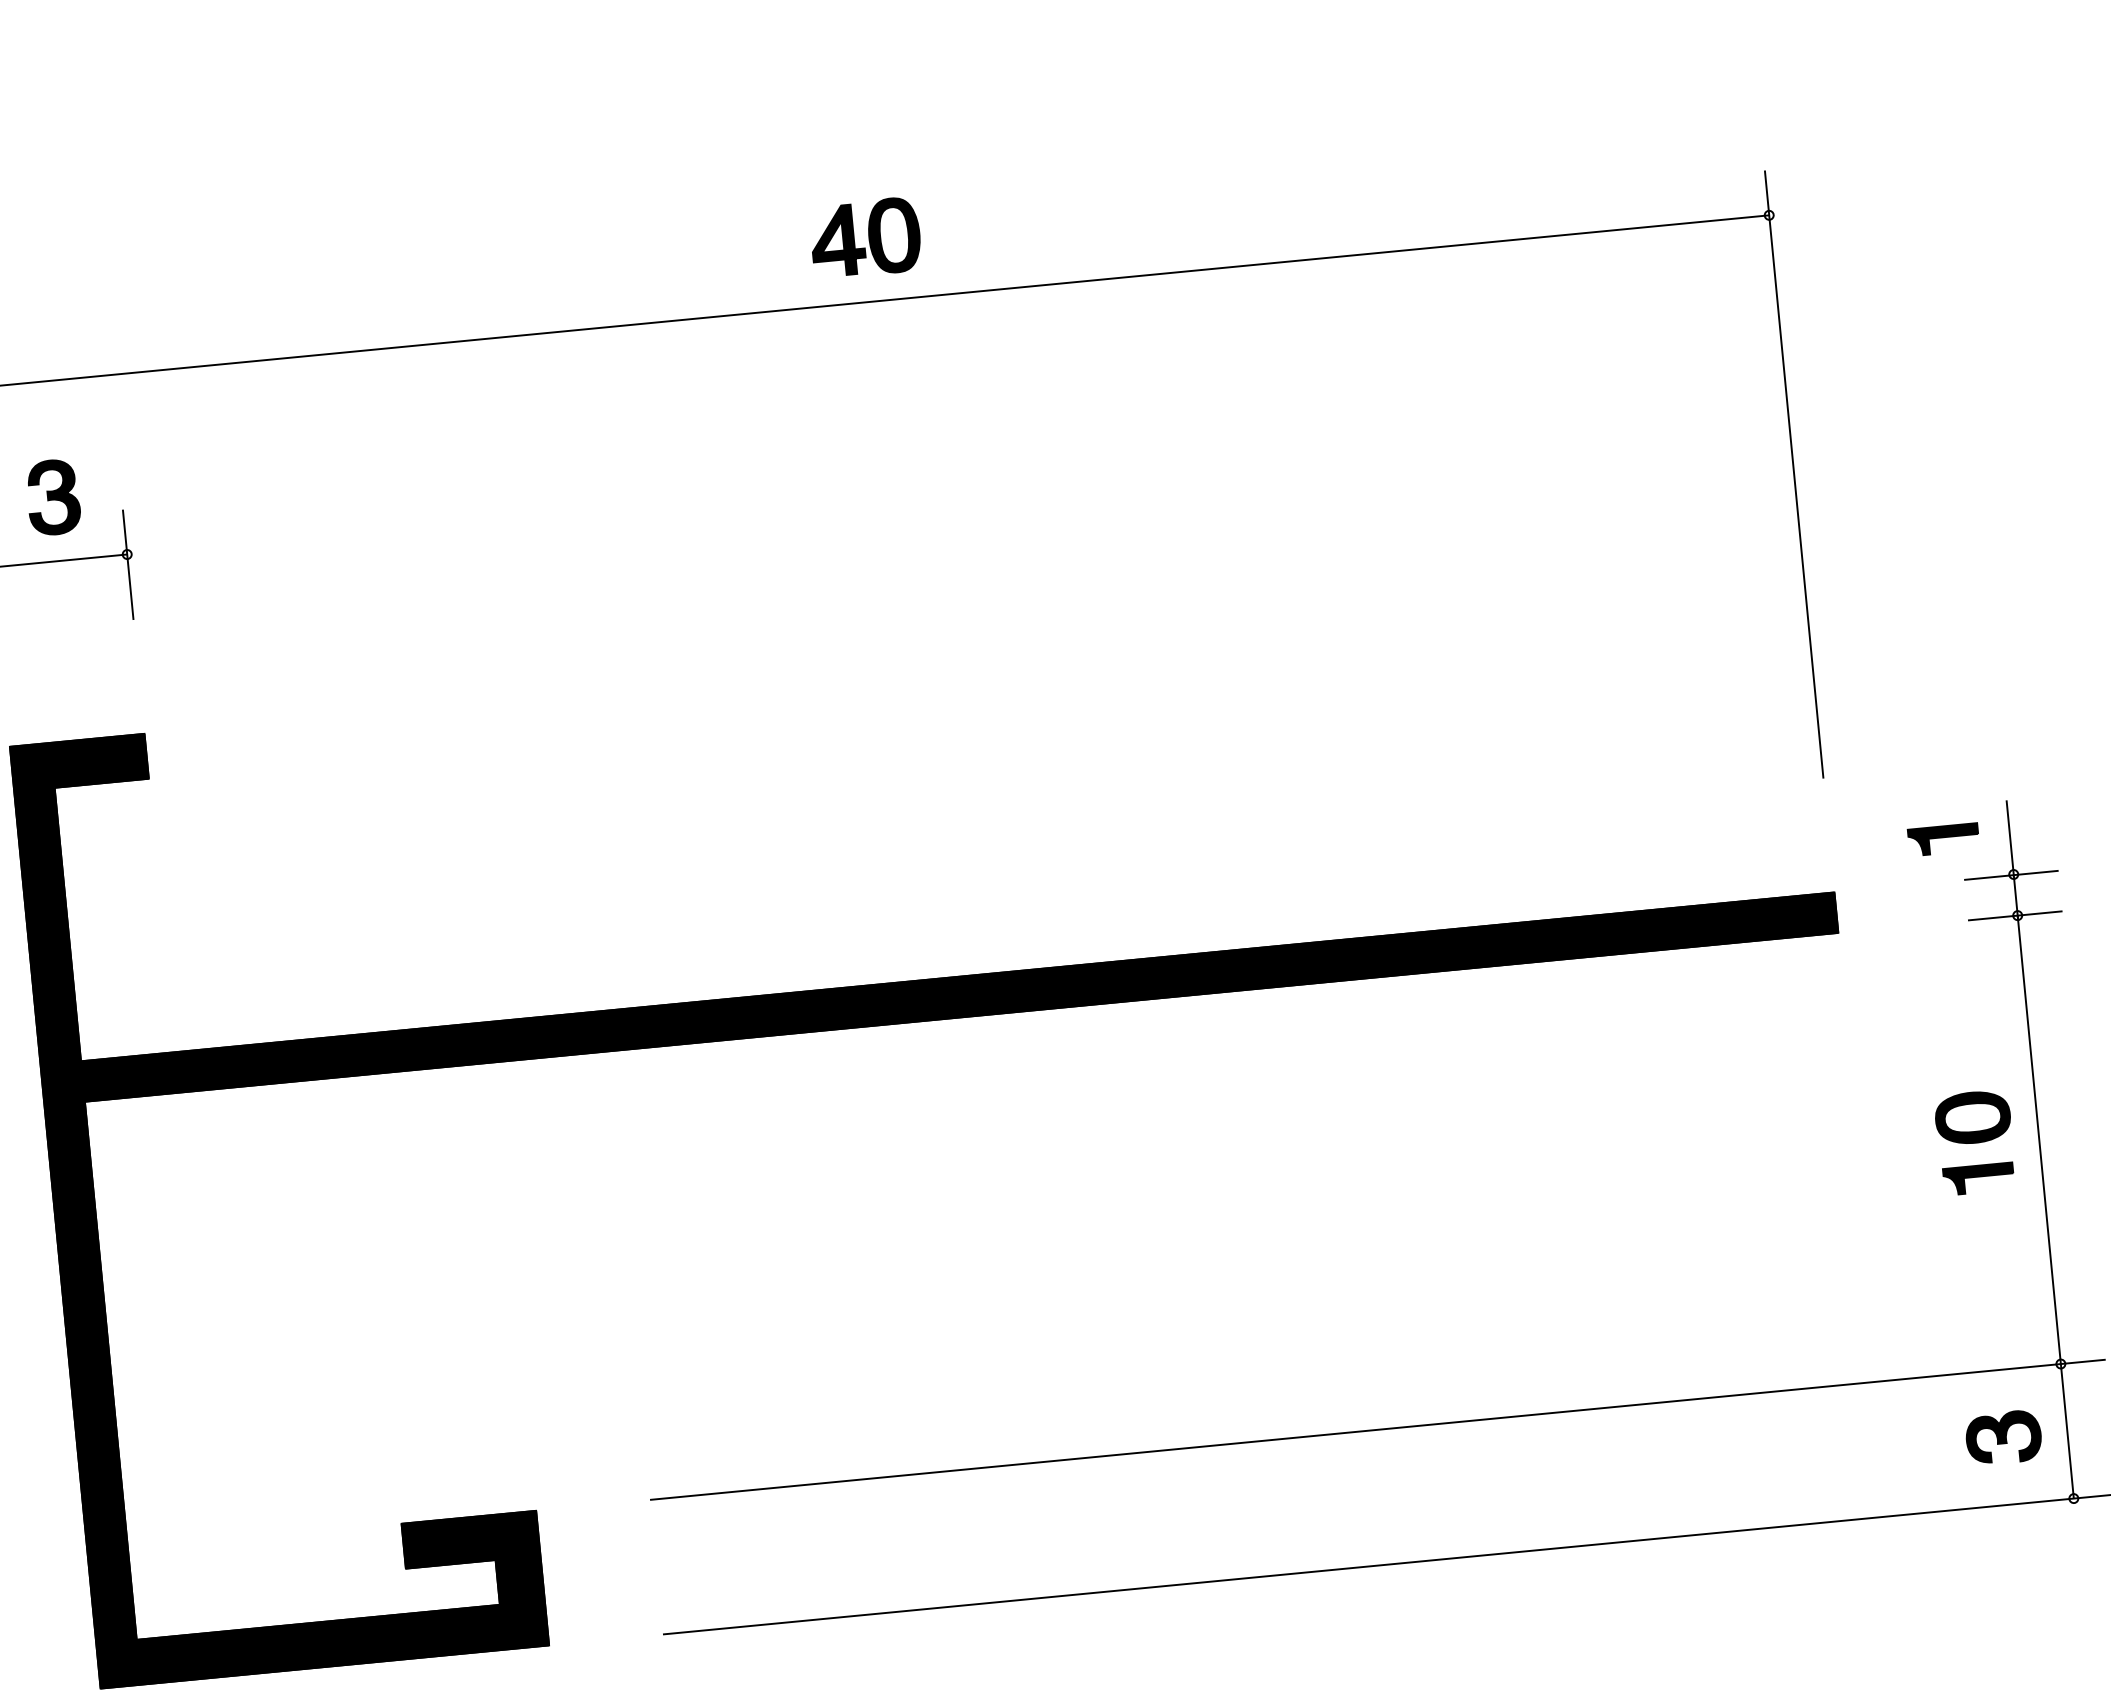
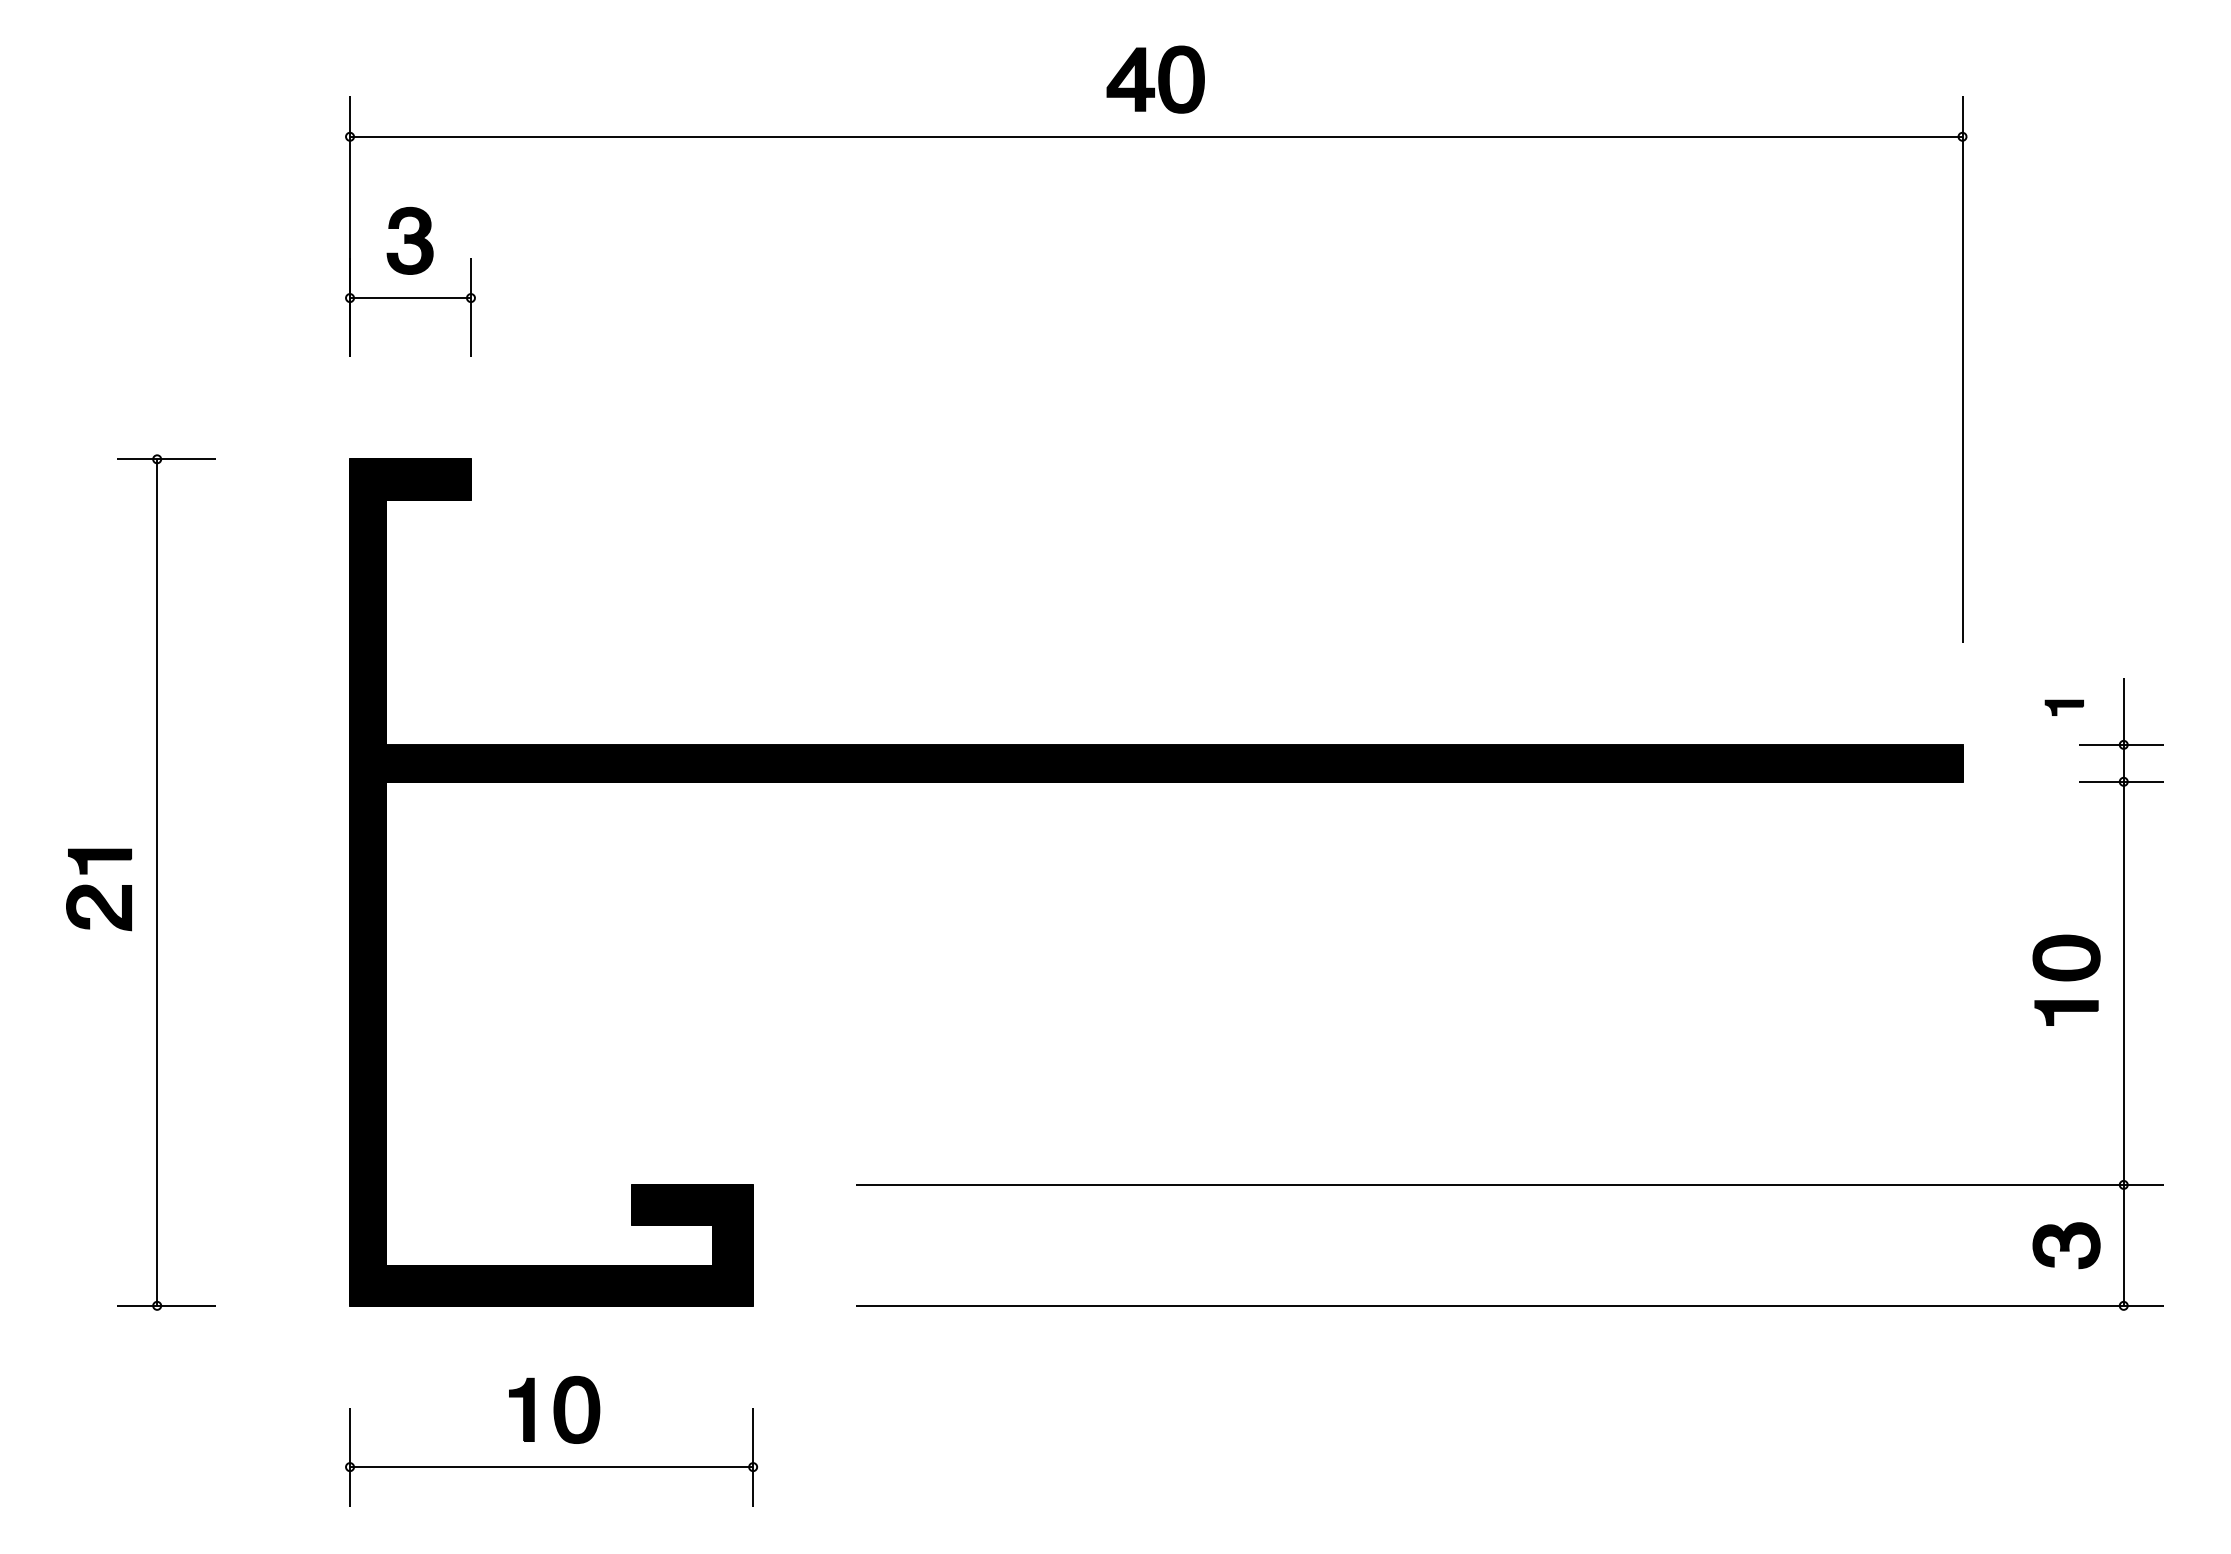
part: (1943, 839) -> (2064, 707), size x0.6

